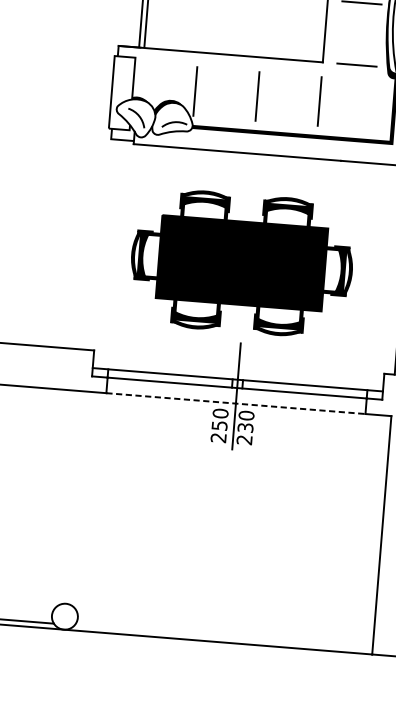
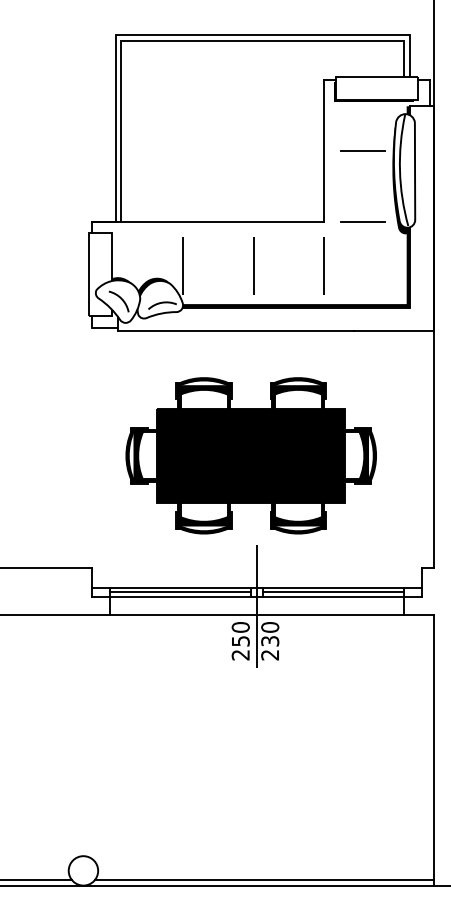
line: (170, 378) -> (180, 592), added
line: (304, 389) -> (333, 592), added
line: (236, 403) -> (257, 614), dashed -> solid
line: (223, 637) -> (264, 879), added

